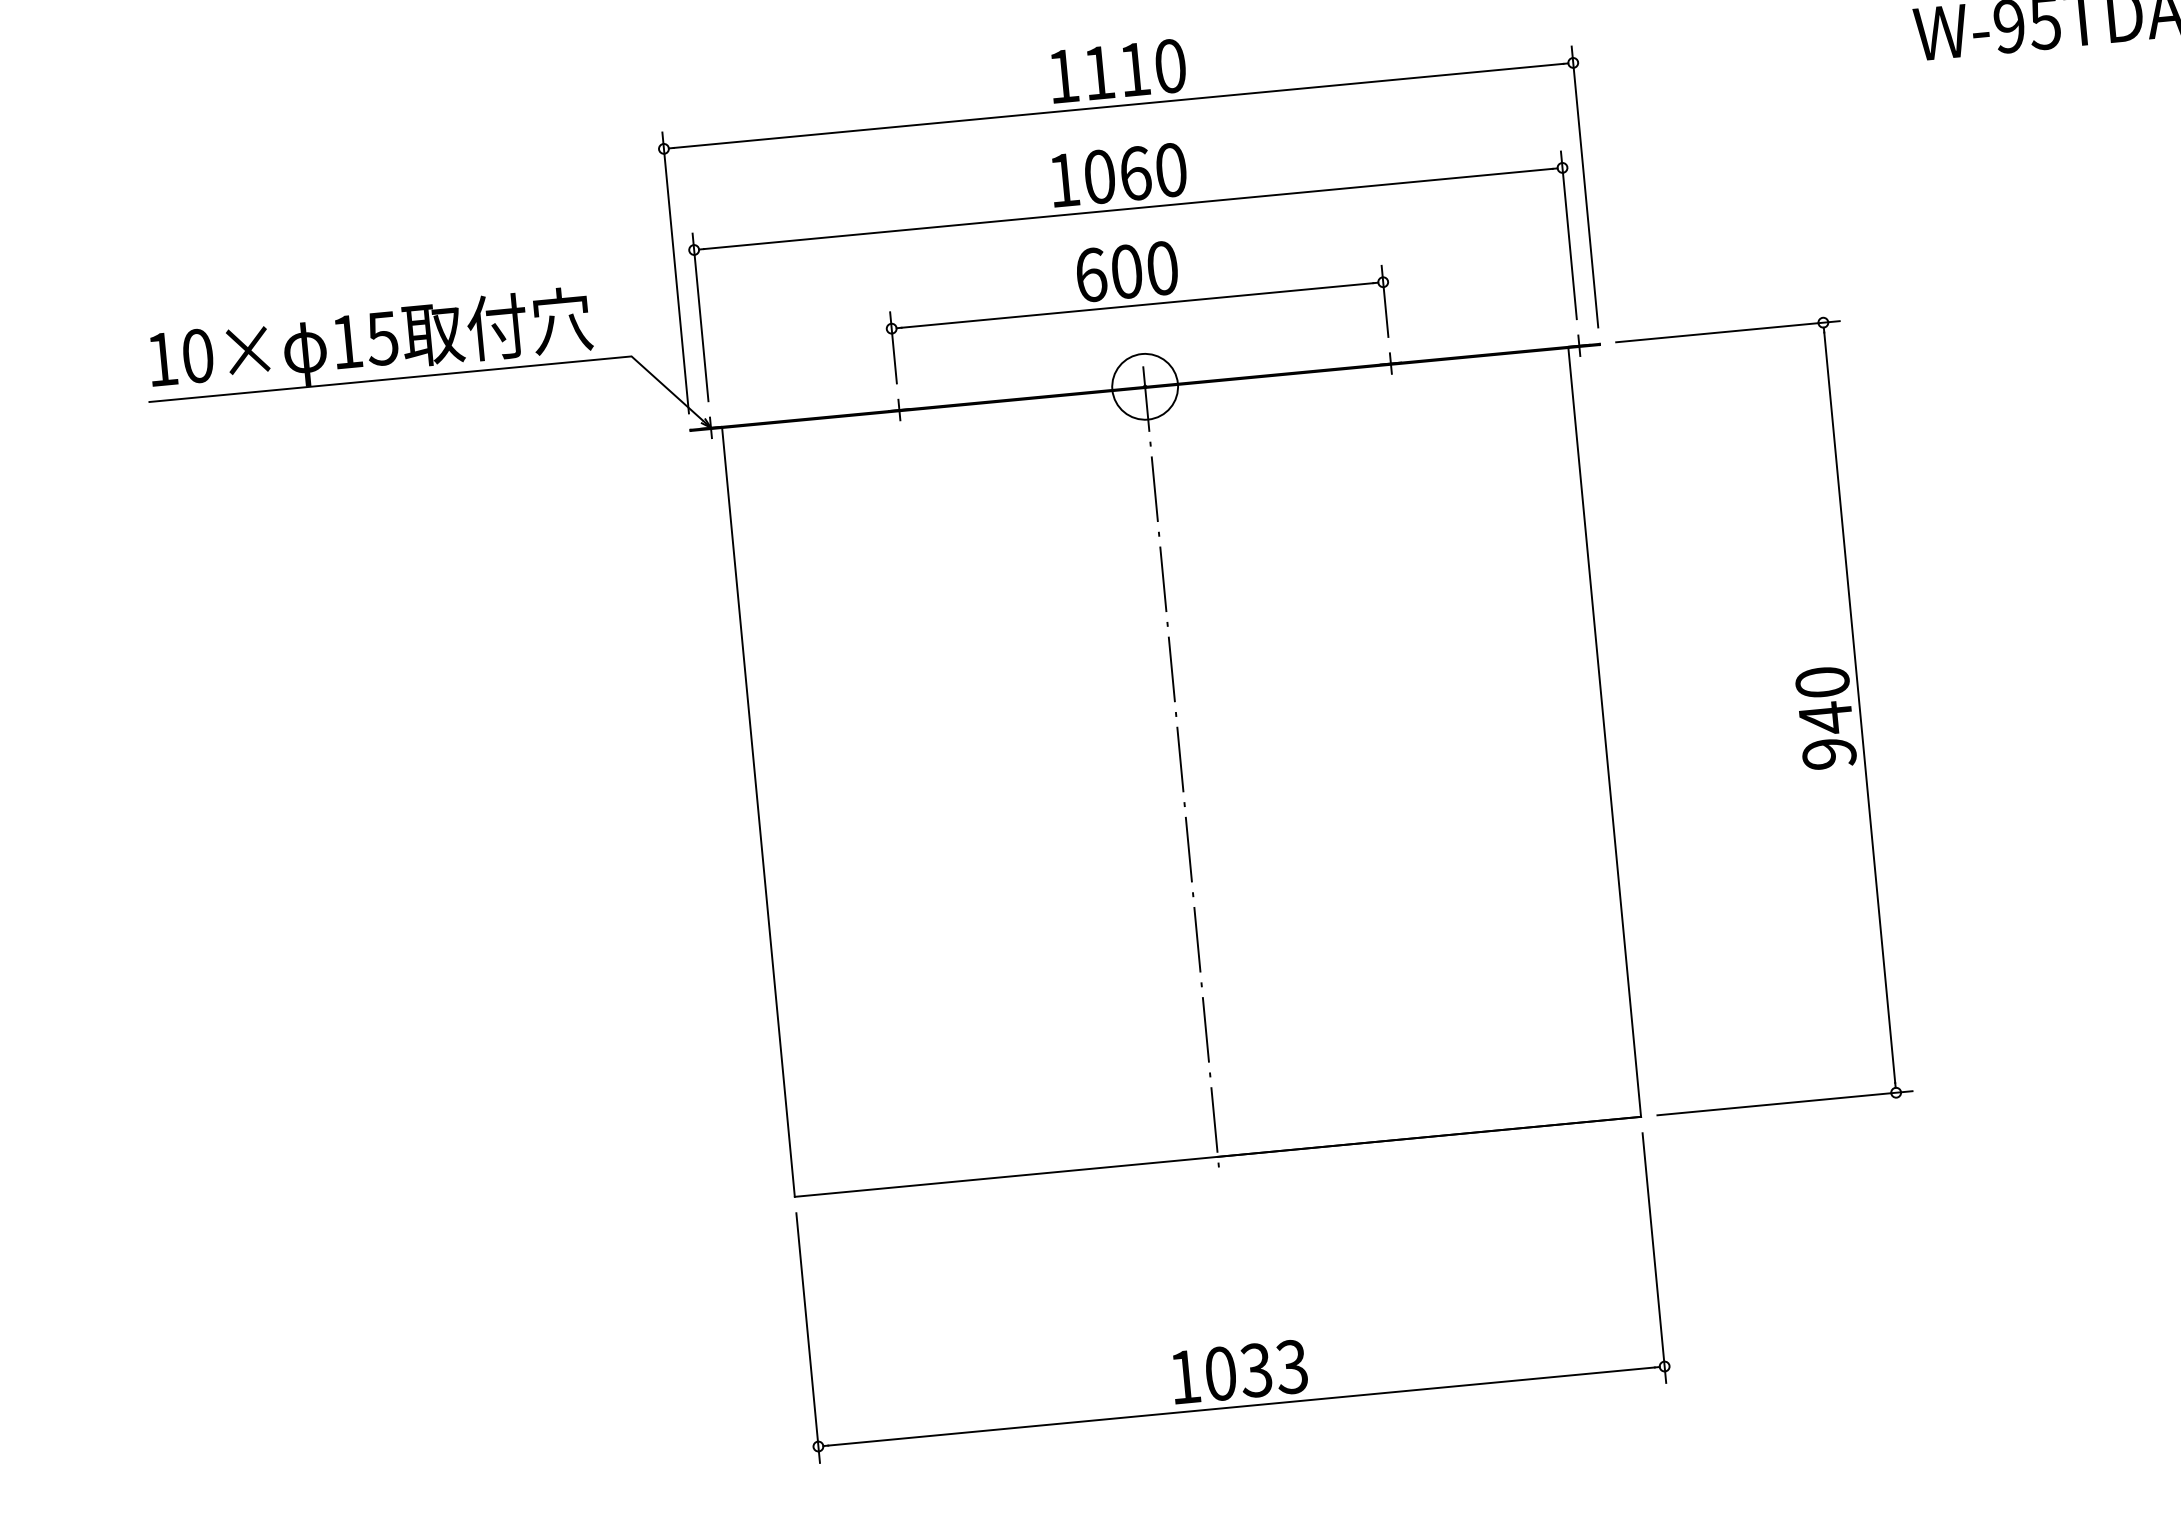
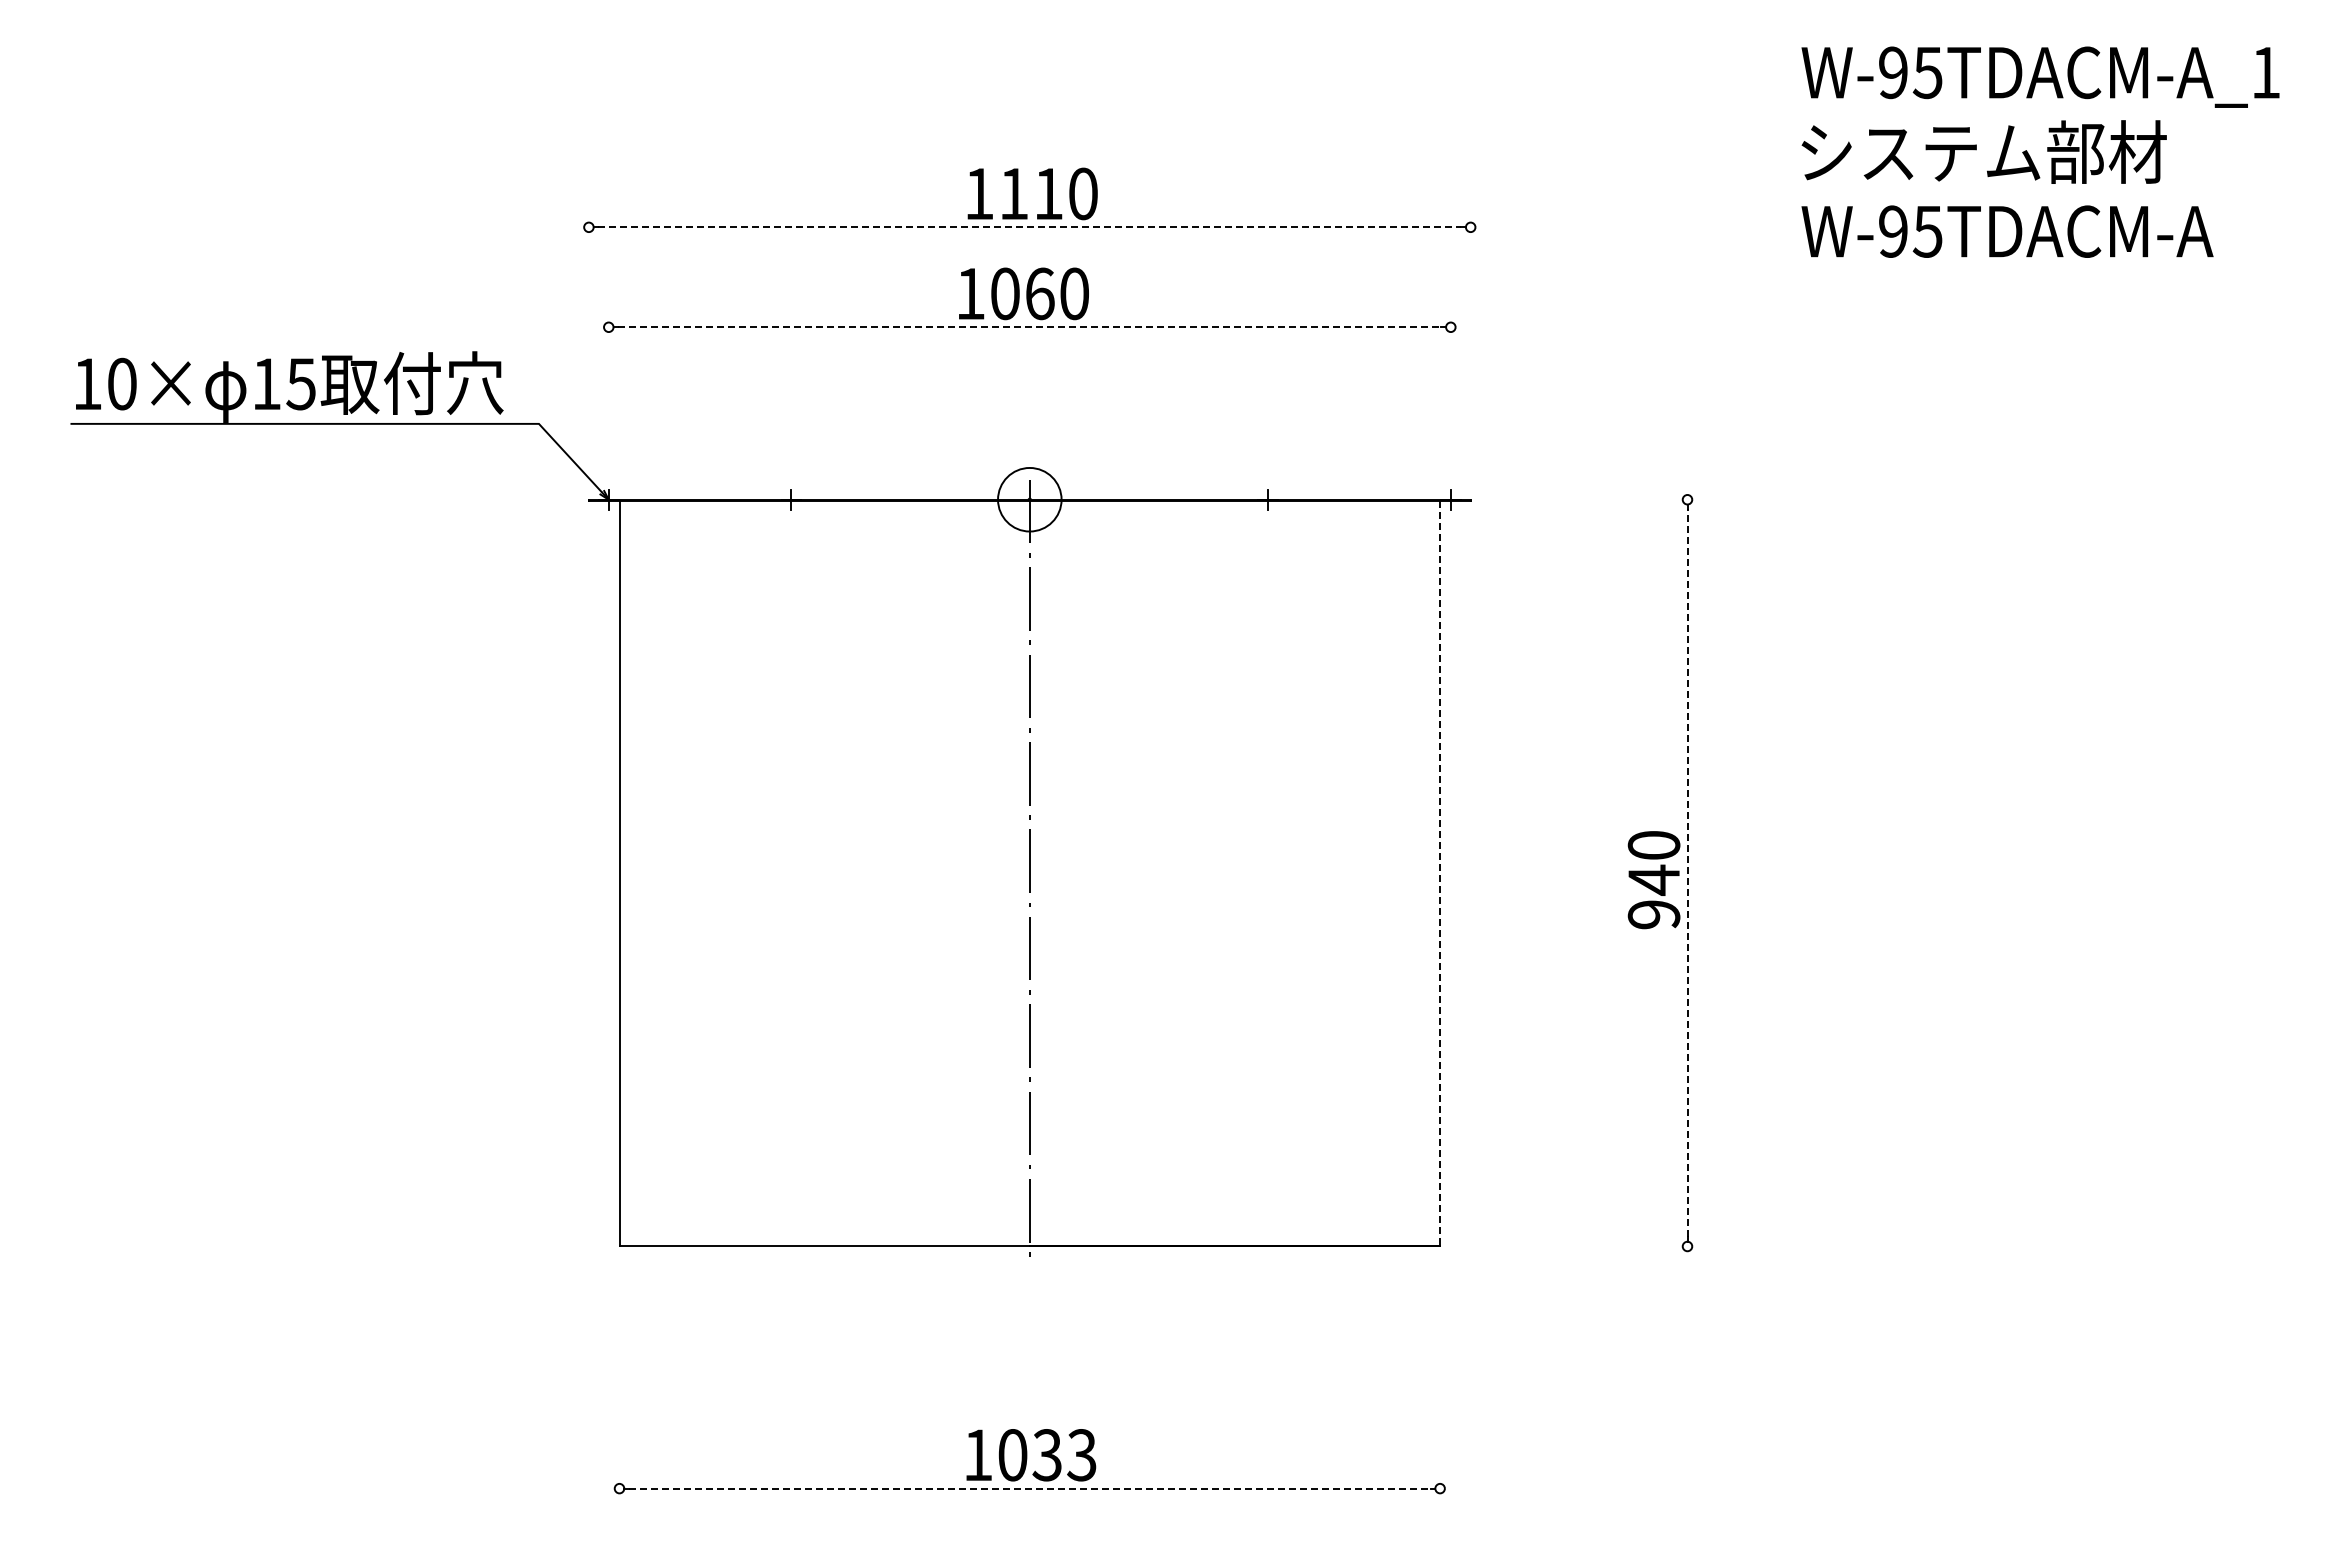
line: (1119, 106) -> (1030, 227), solid -> dashed
line: (1584, 186) -> (1470, 347), removed
line: (1128, 209) -> (1029, 327), solid -> dashed
line: (1568, 235) -> (1450, 392), removed
line: (675, 272) -> (588, 347), removed
part: (1136, 302) -> (1029, 417), removed
line: (700, 317) -> (608, 392), removed
line: (1727, 331) -> (1594, 499), removed
line: (1859, 708) -> (1687, 873), solid -> dashed
line: (1605, 732) -> (1440, 873), solid -> dashed
line: (1784, 1103) -> (1579, 1246), removed
line: (1654, 1258) -> (1440, 1383), removed
line: (808, 1338) -> (619, 1383), removed
line: (1241, 1406) -> (1029, 1488), solid -> dashed

